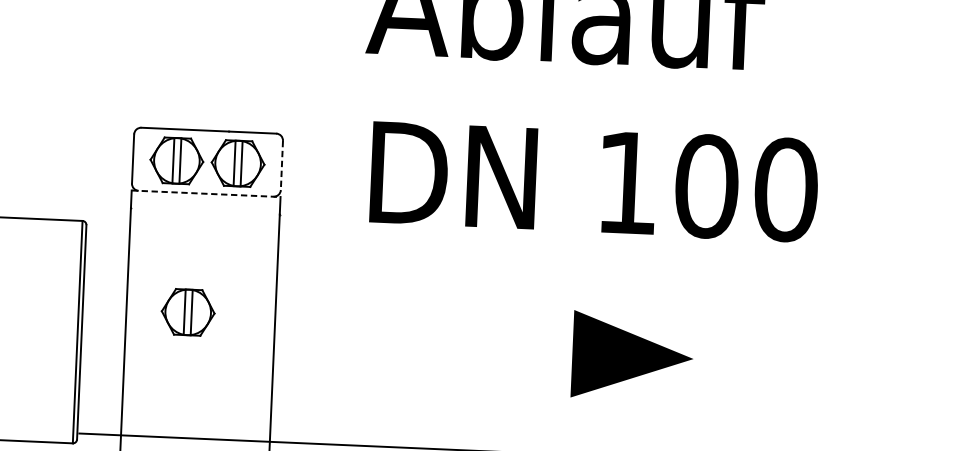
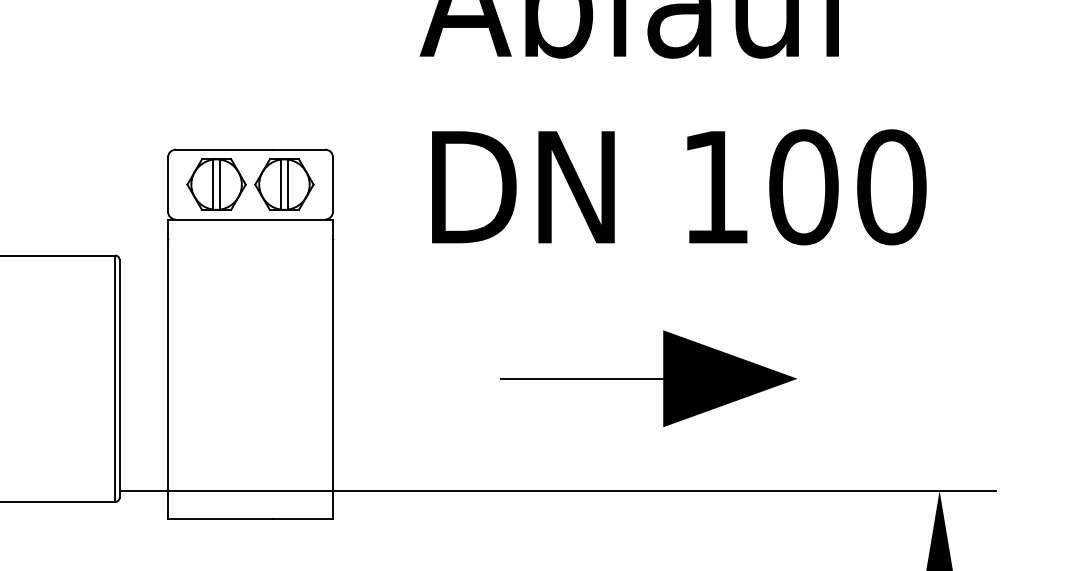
line: (281, 166) -> (332, 185), dashed -> solid
line: (207, 193) -> (251, 219), dashed -> solid
part: (188, 312) -> (236, 351), removed
line: (498, 350) -> (581, 378), added

